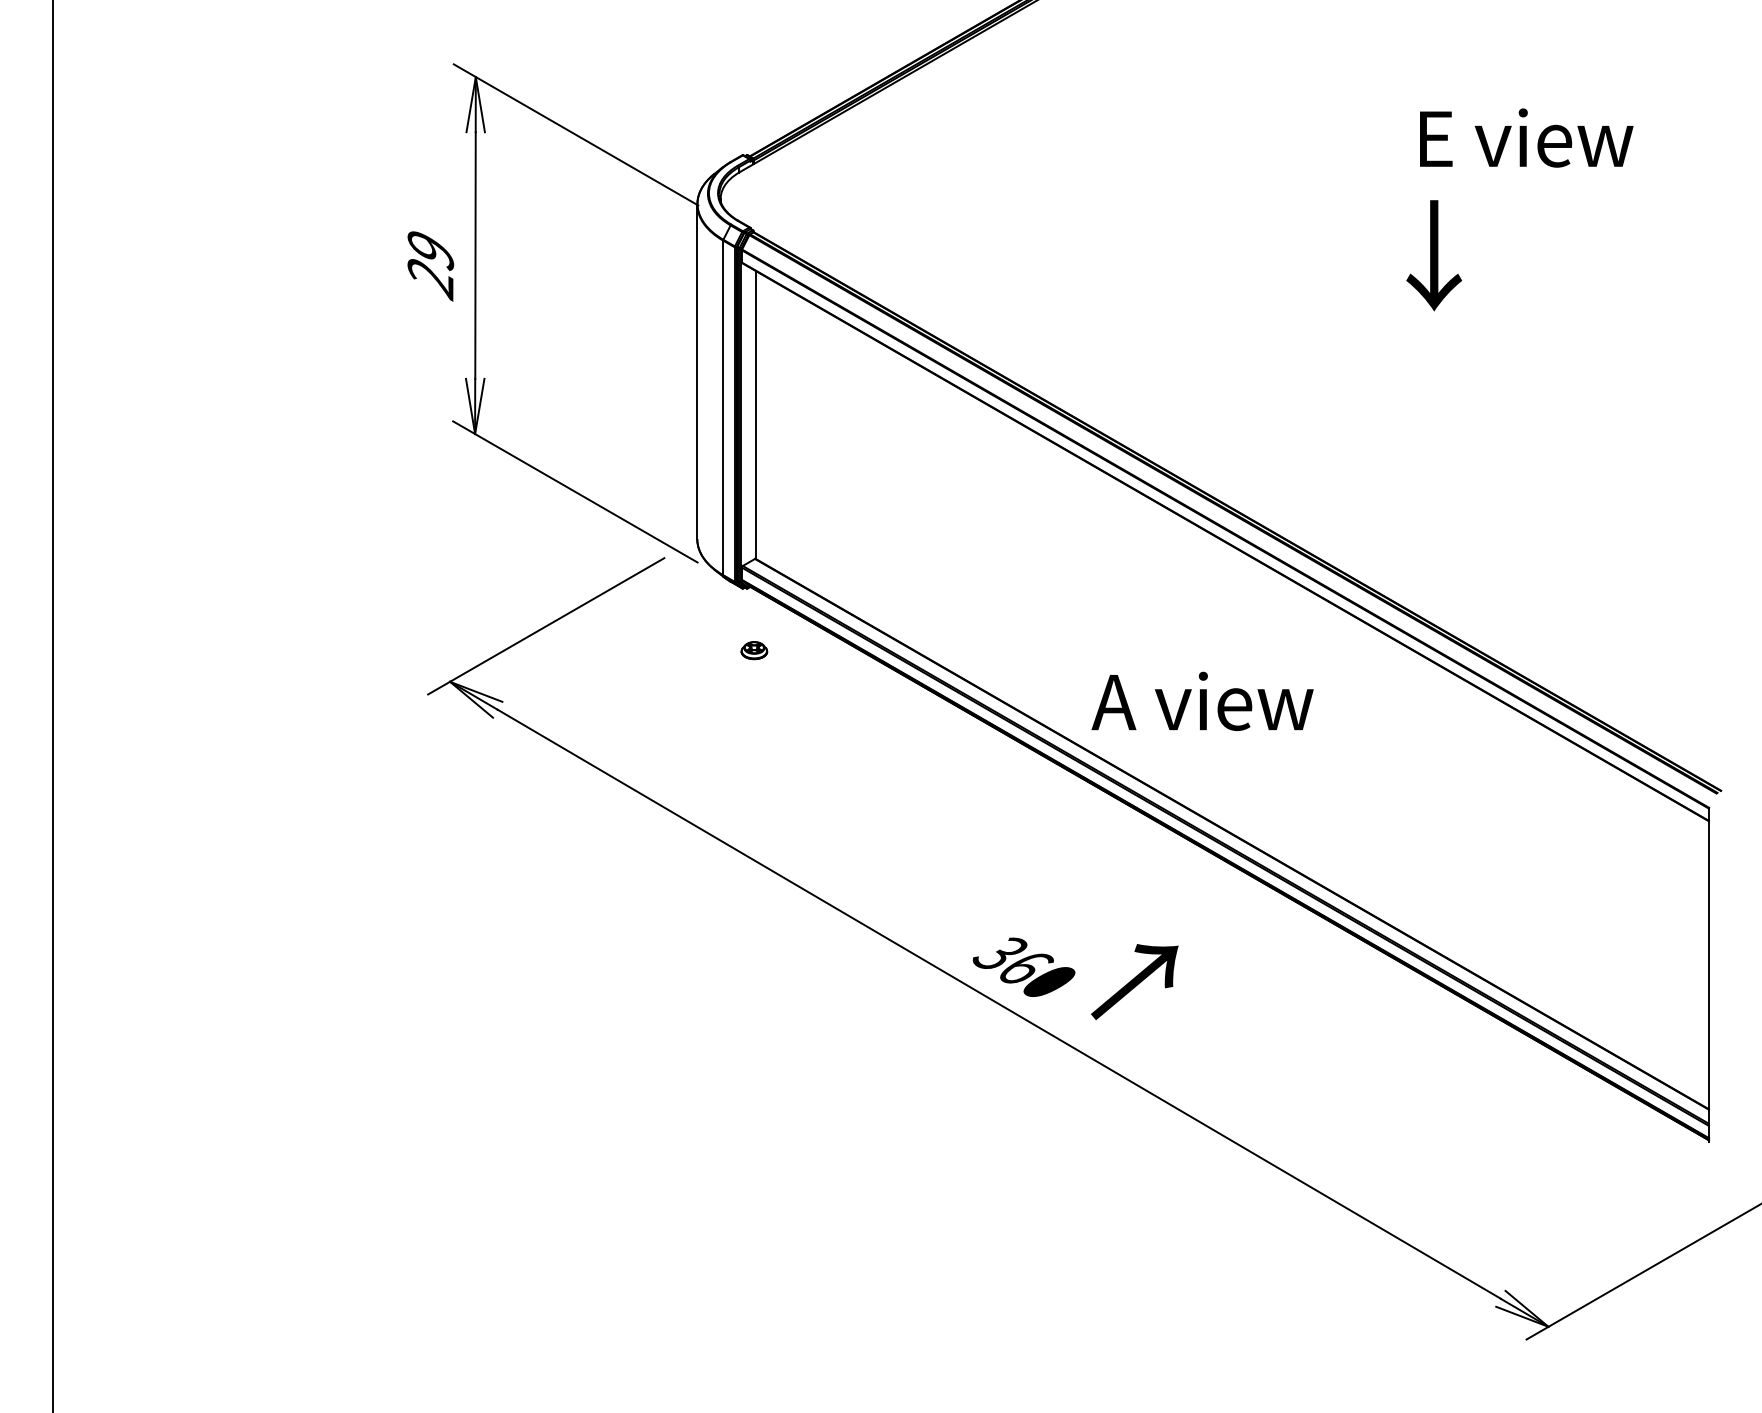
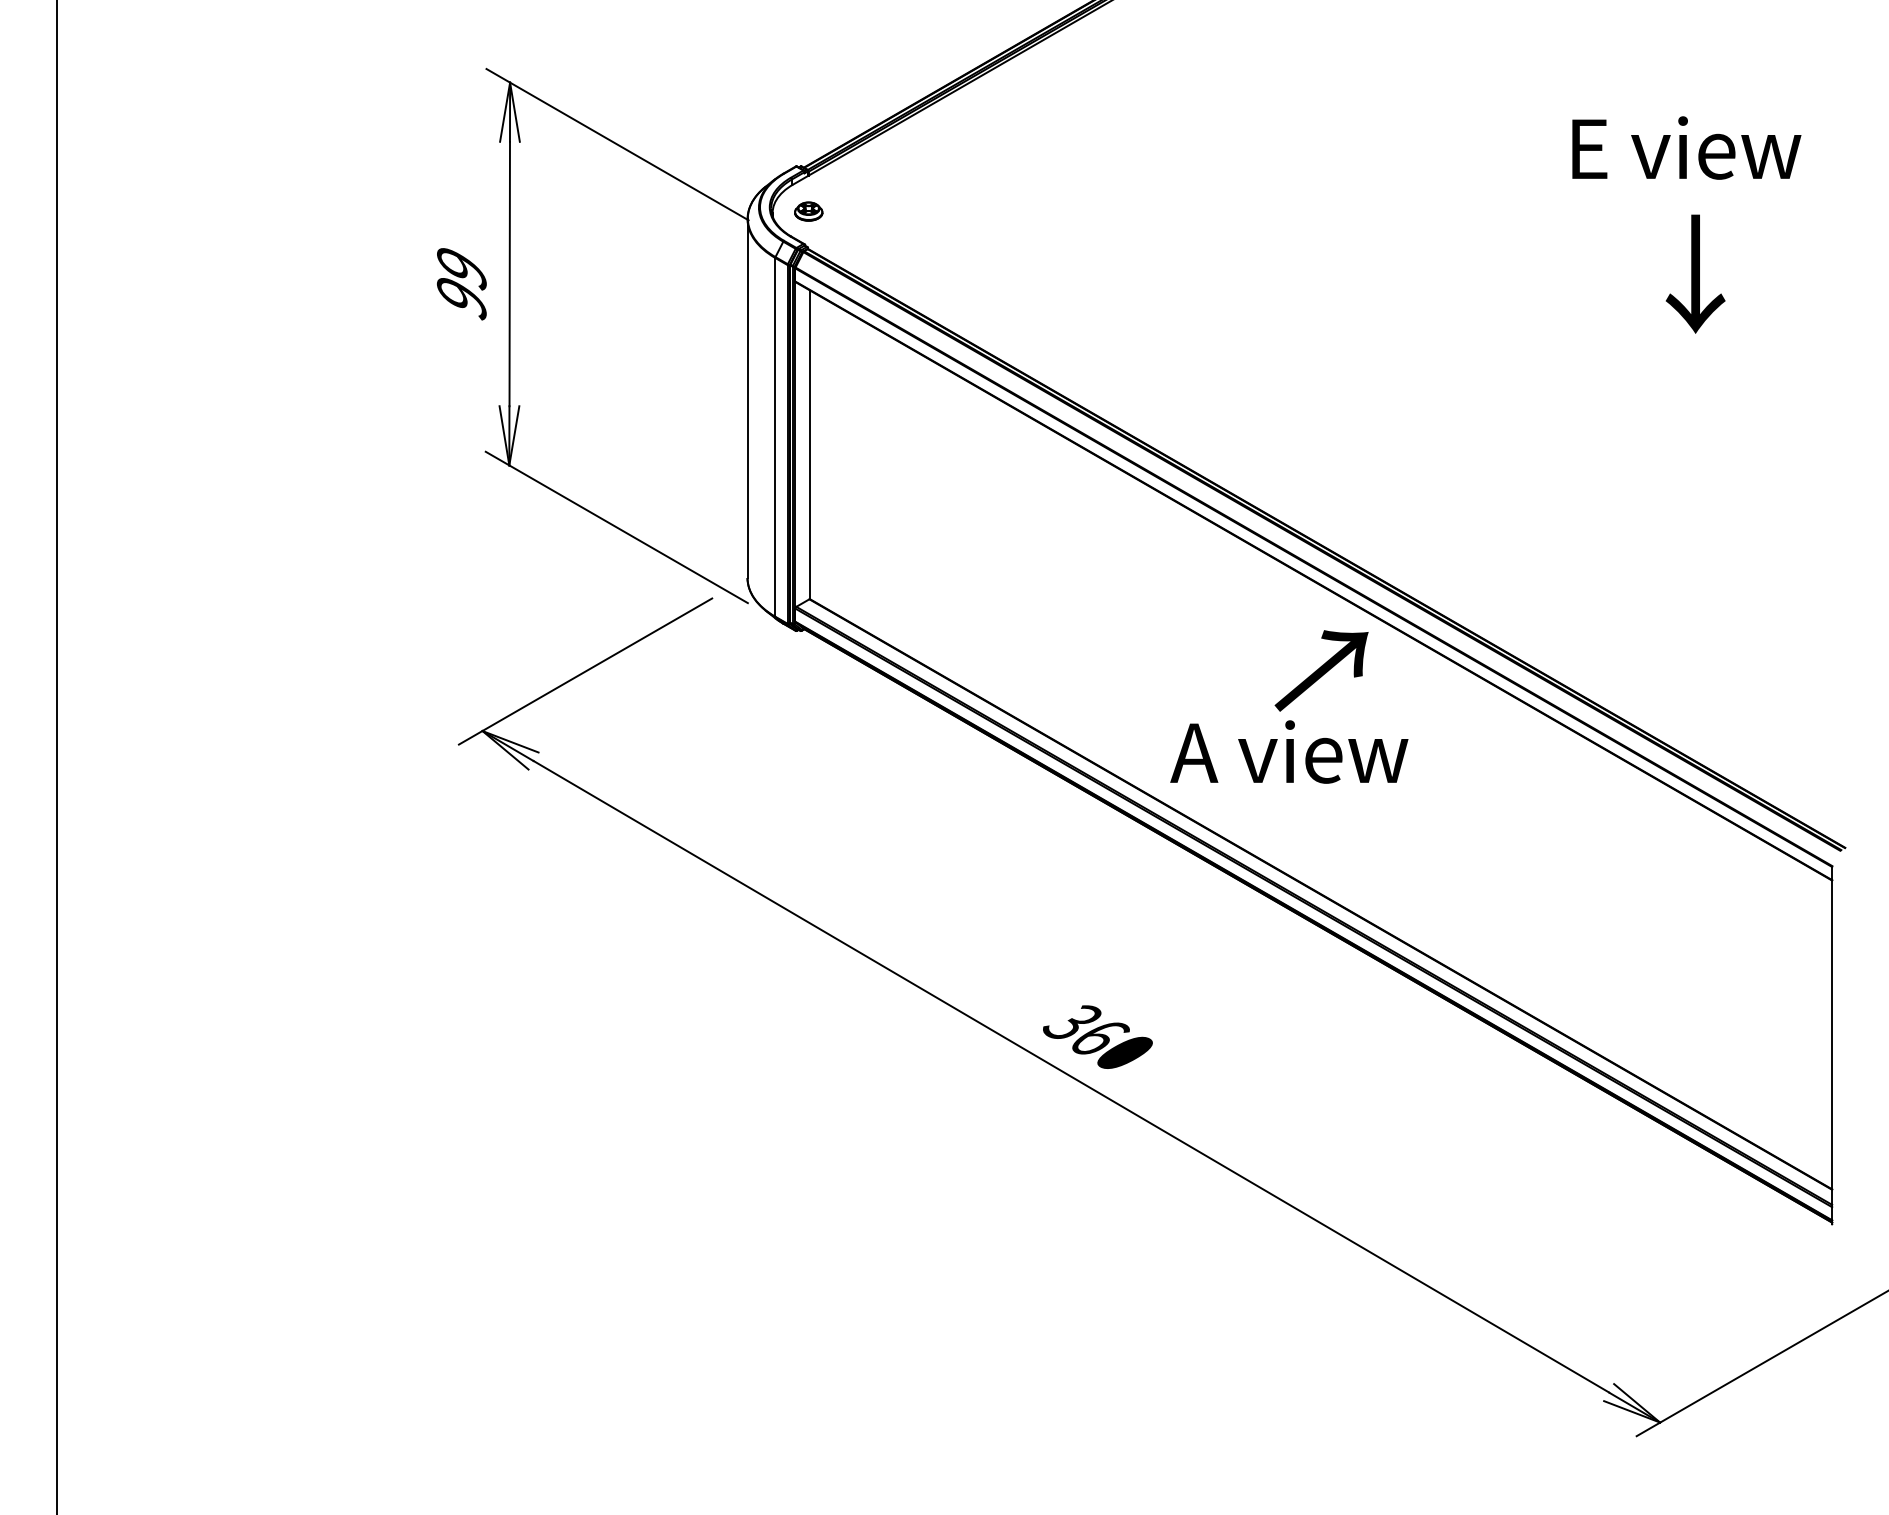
text: (1526, 137) -> (1686, 147), moved
text: (1434, 255) -> (1695, 273), moved
text: (430, 280) -> (461, 300), 29 -> 99
part: (754, 650) -> (808, 211), moved
text: (1134, 981) -> (1321, 670), moved

